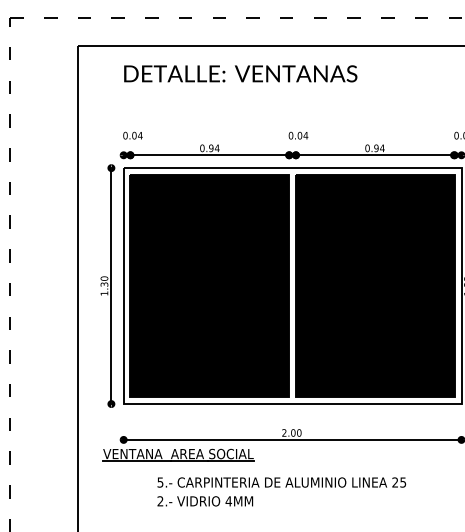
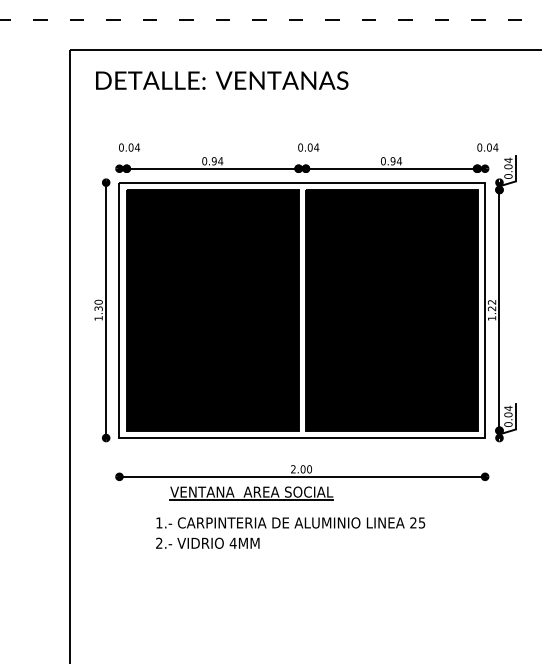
text: (241, 73) -> (222, 80), moved
part: (178, 455) -> (251, 493), moved
text: (160, 482) -> (159, 522), 5.- -> 1.-

